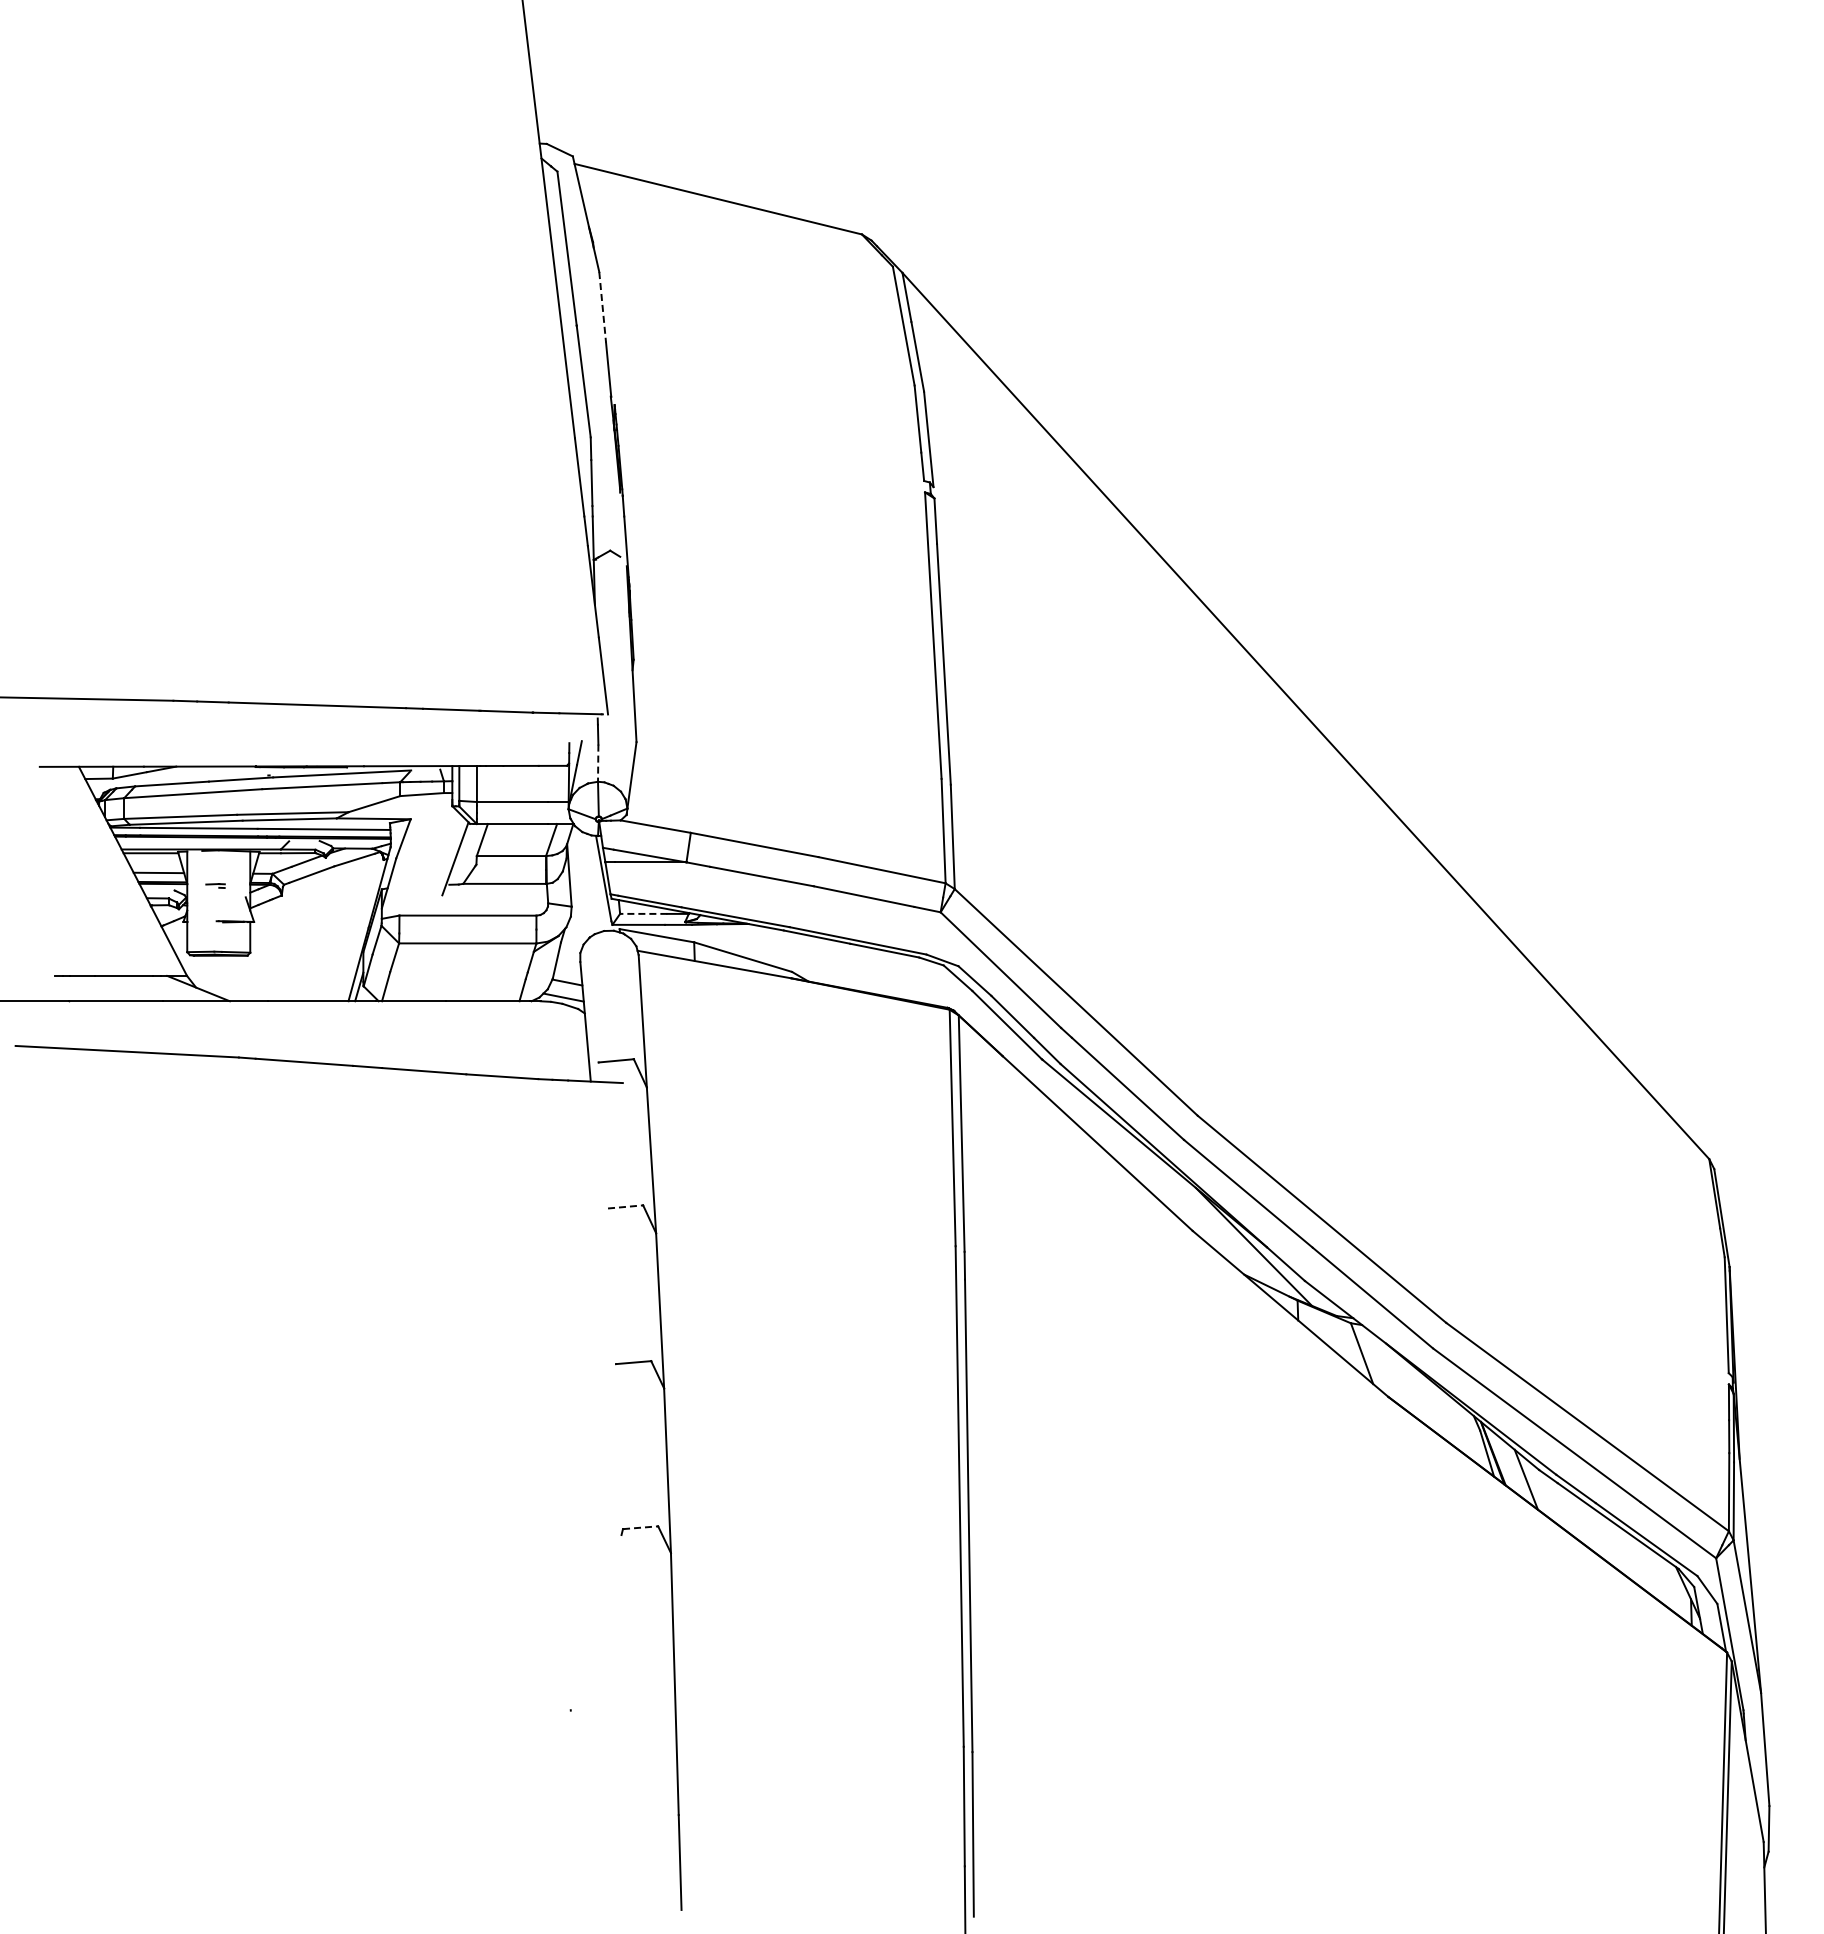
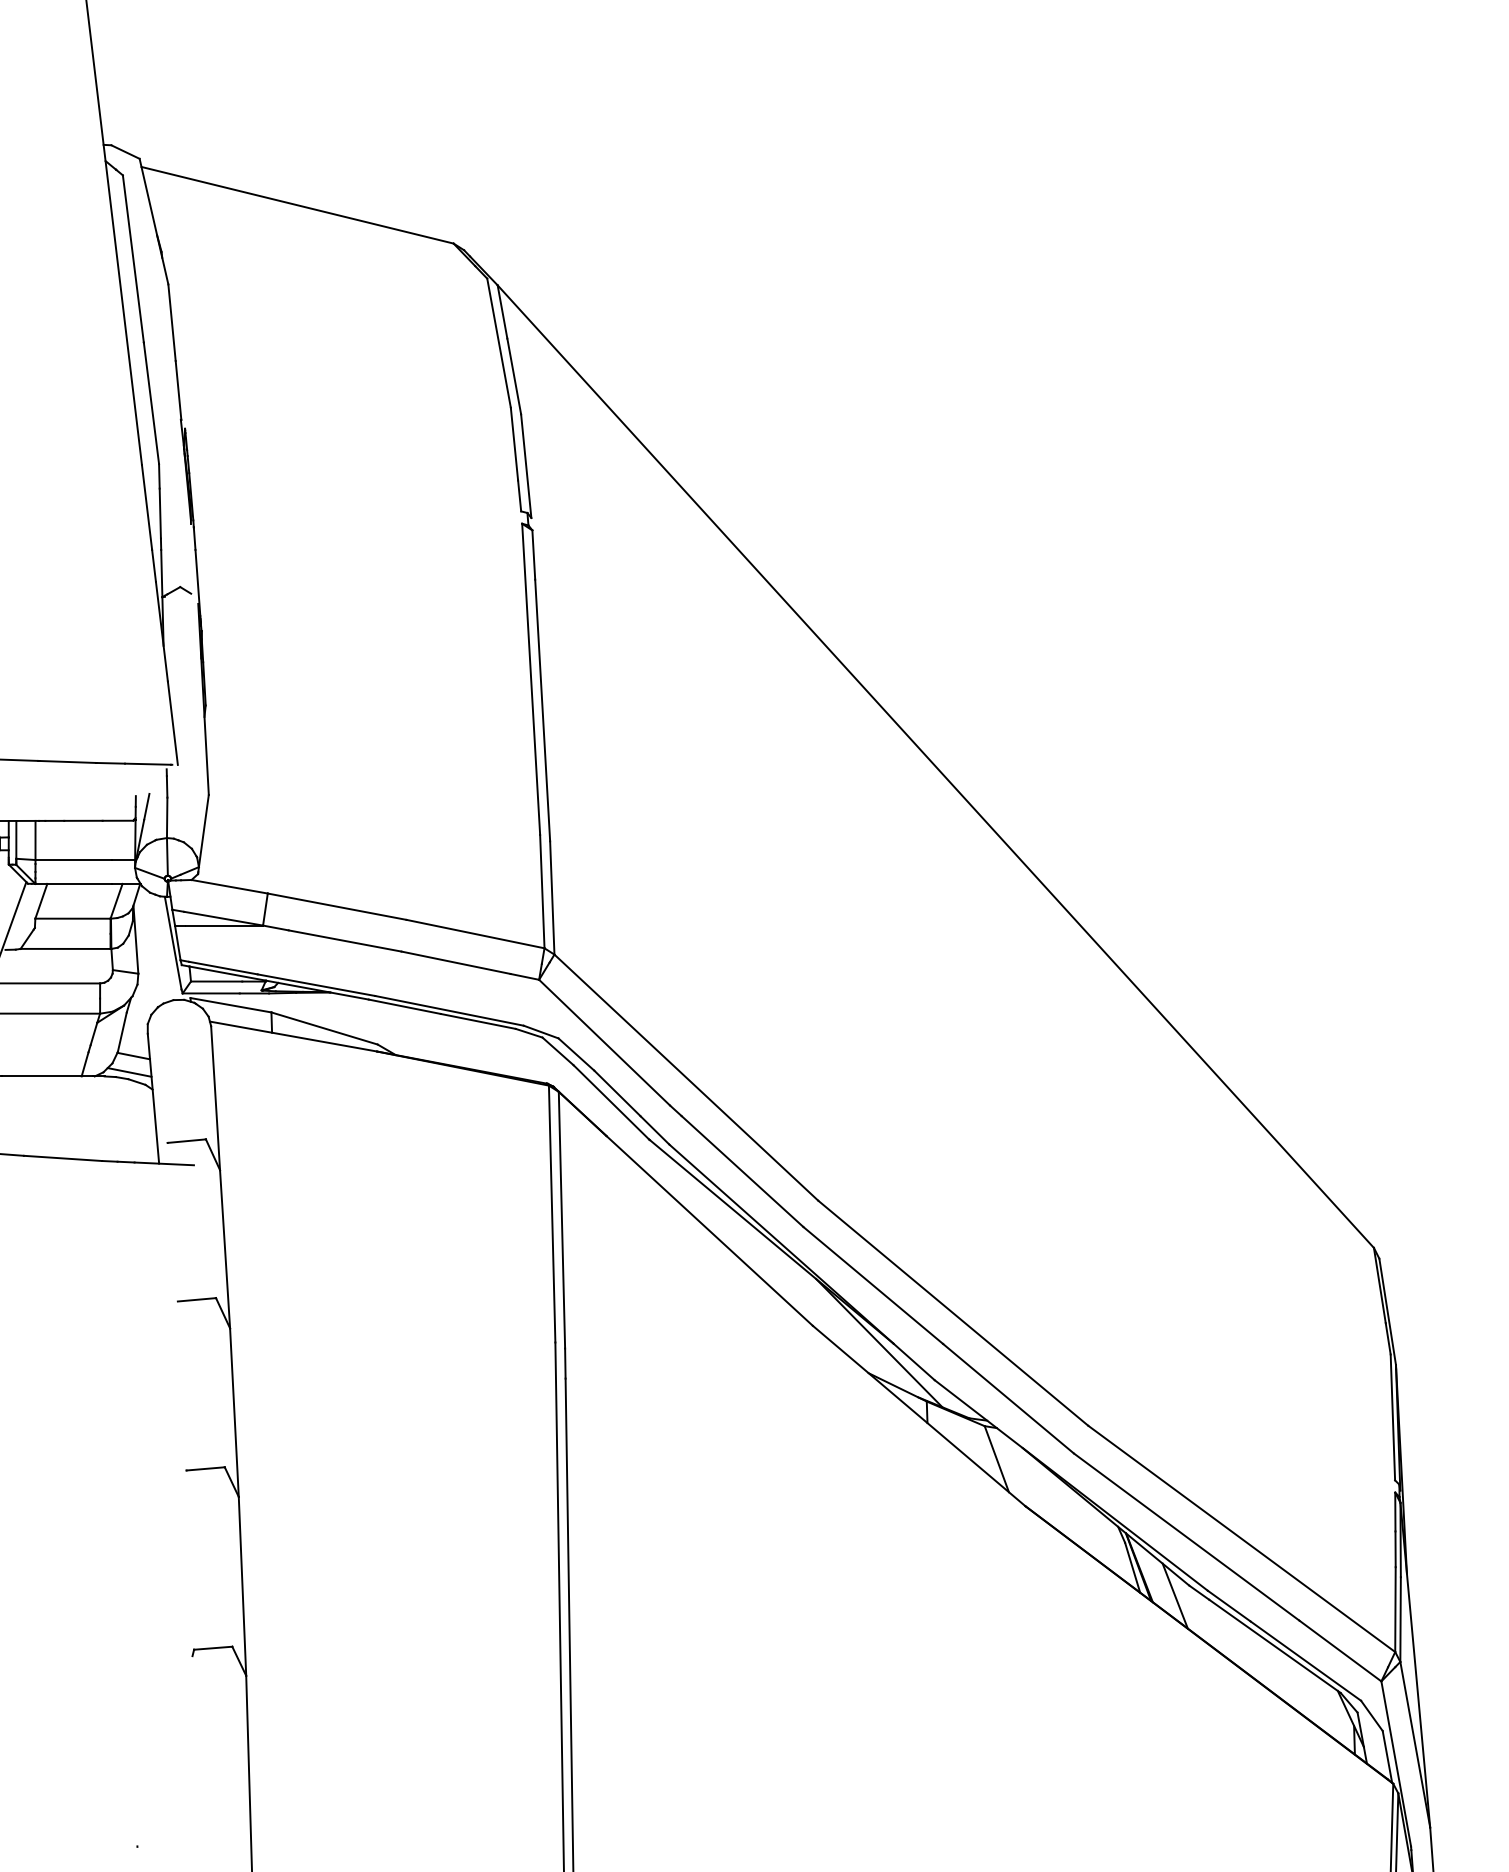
line: (602, 307) -> (171, 322), dashed -> solid
line: (598, 763) -> (167, 818), dashed -> solid
line: (643, 913) -> (216, 981), dashed -> solid
line: (625, 1206) -> (196, 1299), dashed -> solid
line: (640, 1527) -> (213, 1647), dashed -> solid

